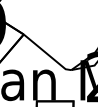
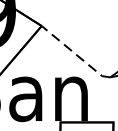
line: (47, 54) -> (75, 54), solid -> dashed

